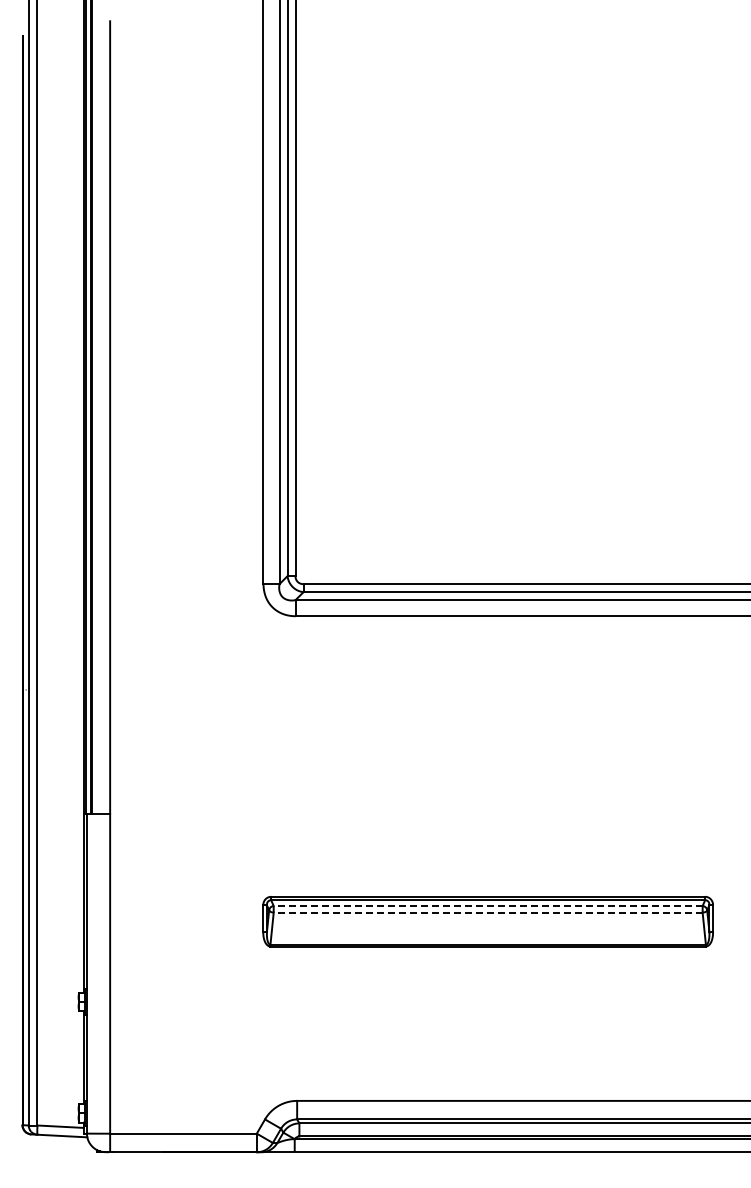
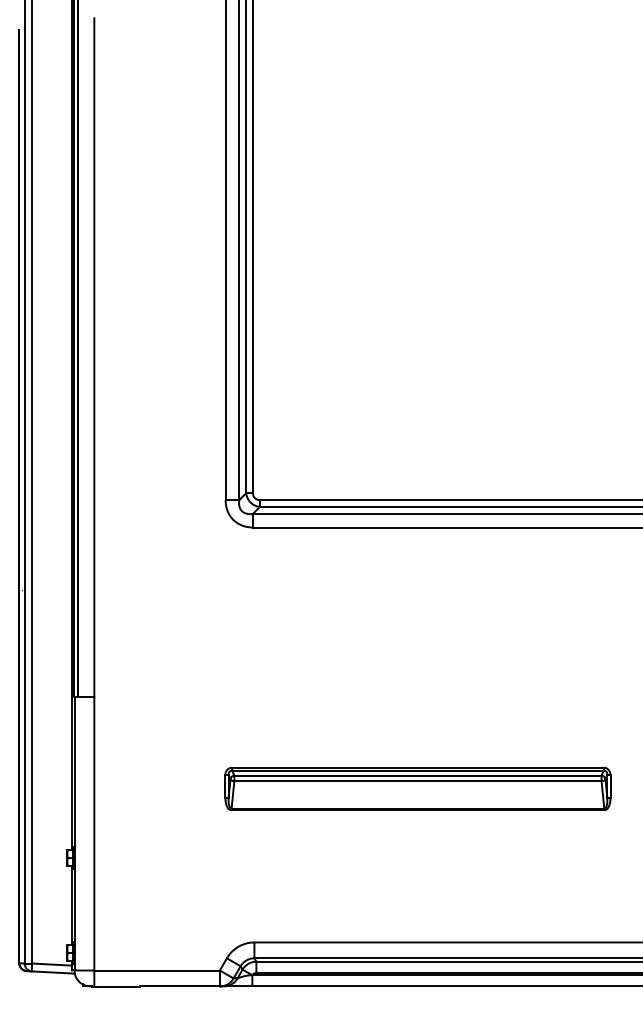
line: (487, 906) -> (417, 776), dashed -> solid
line: (487, 912) -> (417, 781), dashed -> solid

